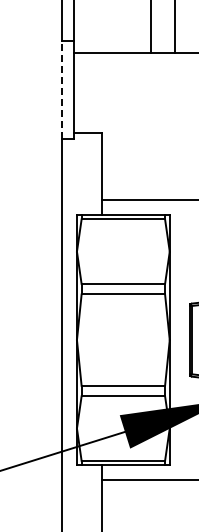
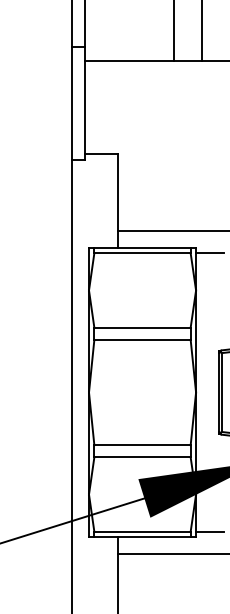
line: (61, 89) -> (71, 103), dashed -> solid
line: (181, 219) -> (209, 253), added
line: (181, 461) -> (209, 532), added

